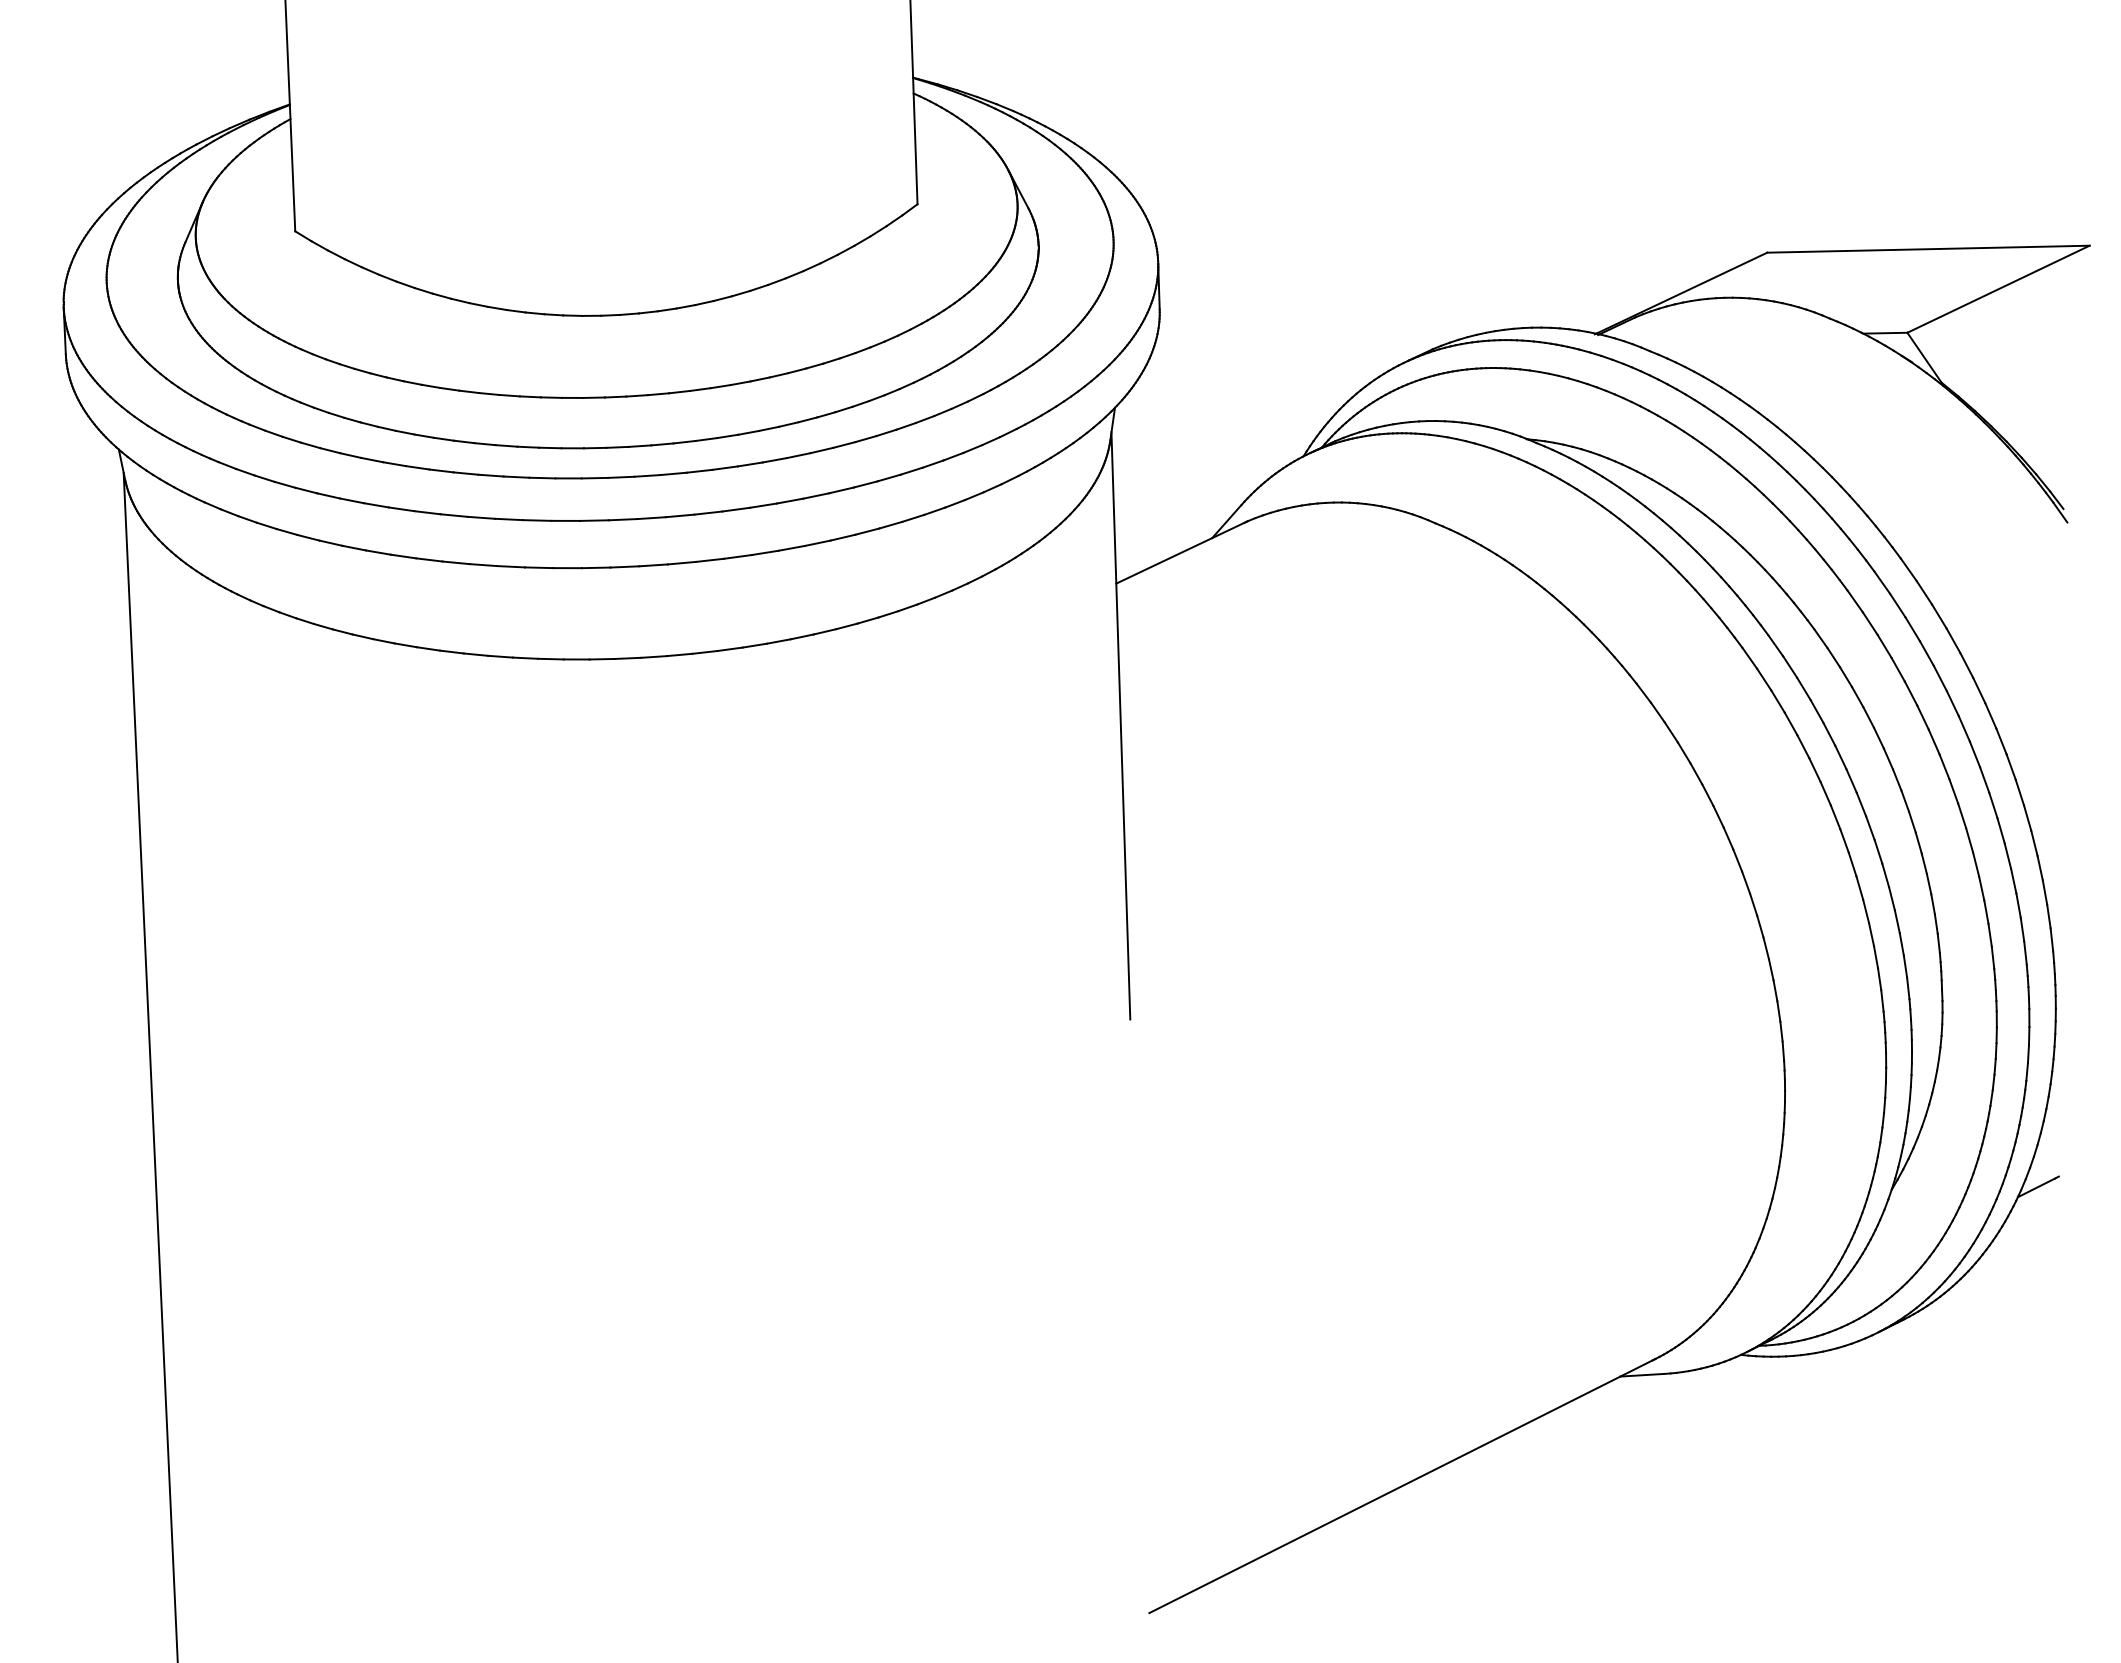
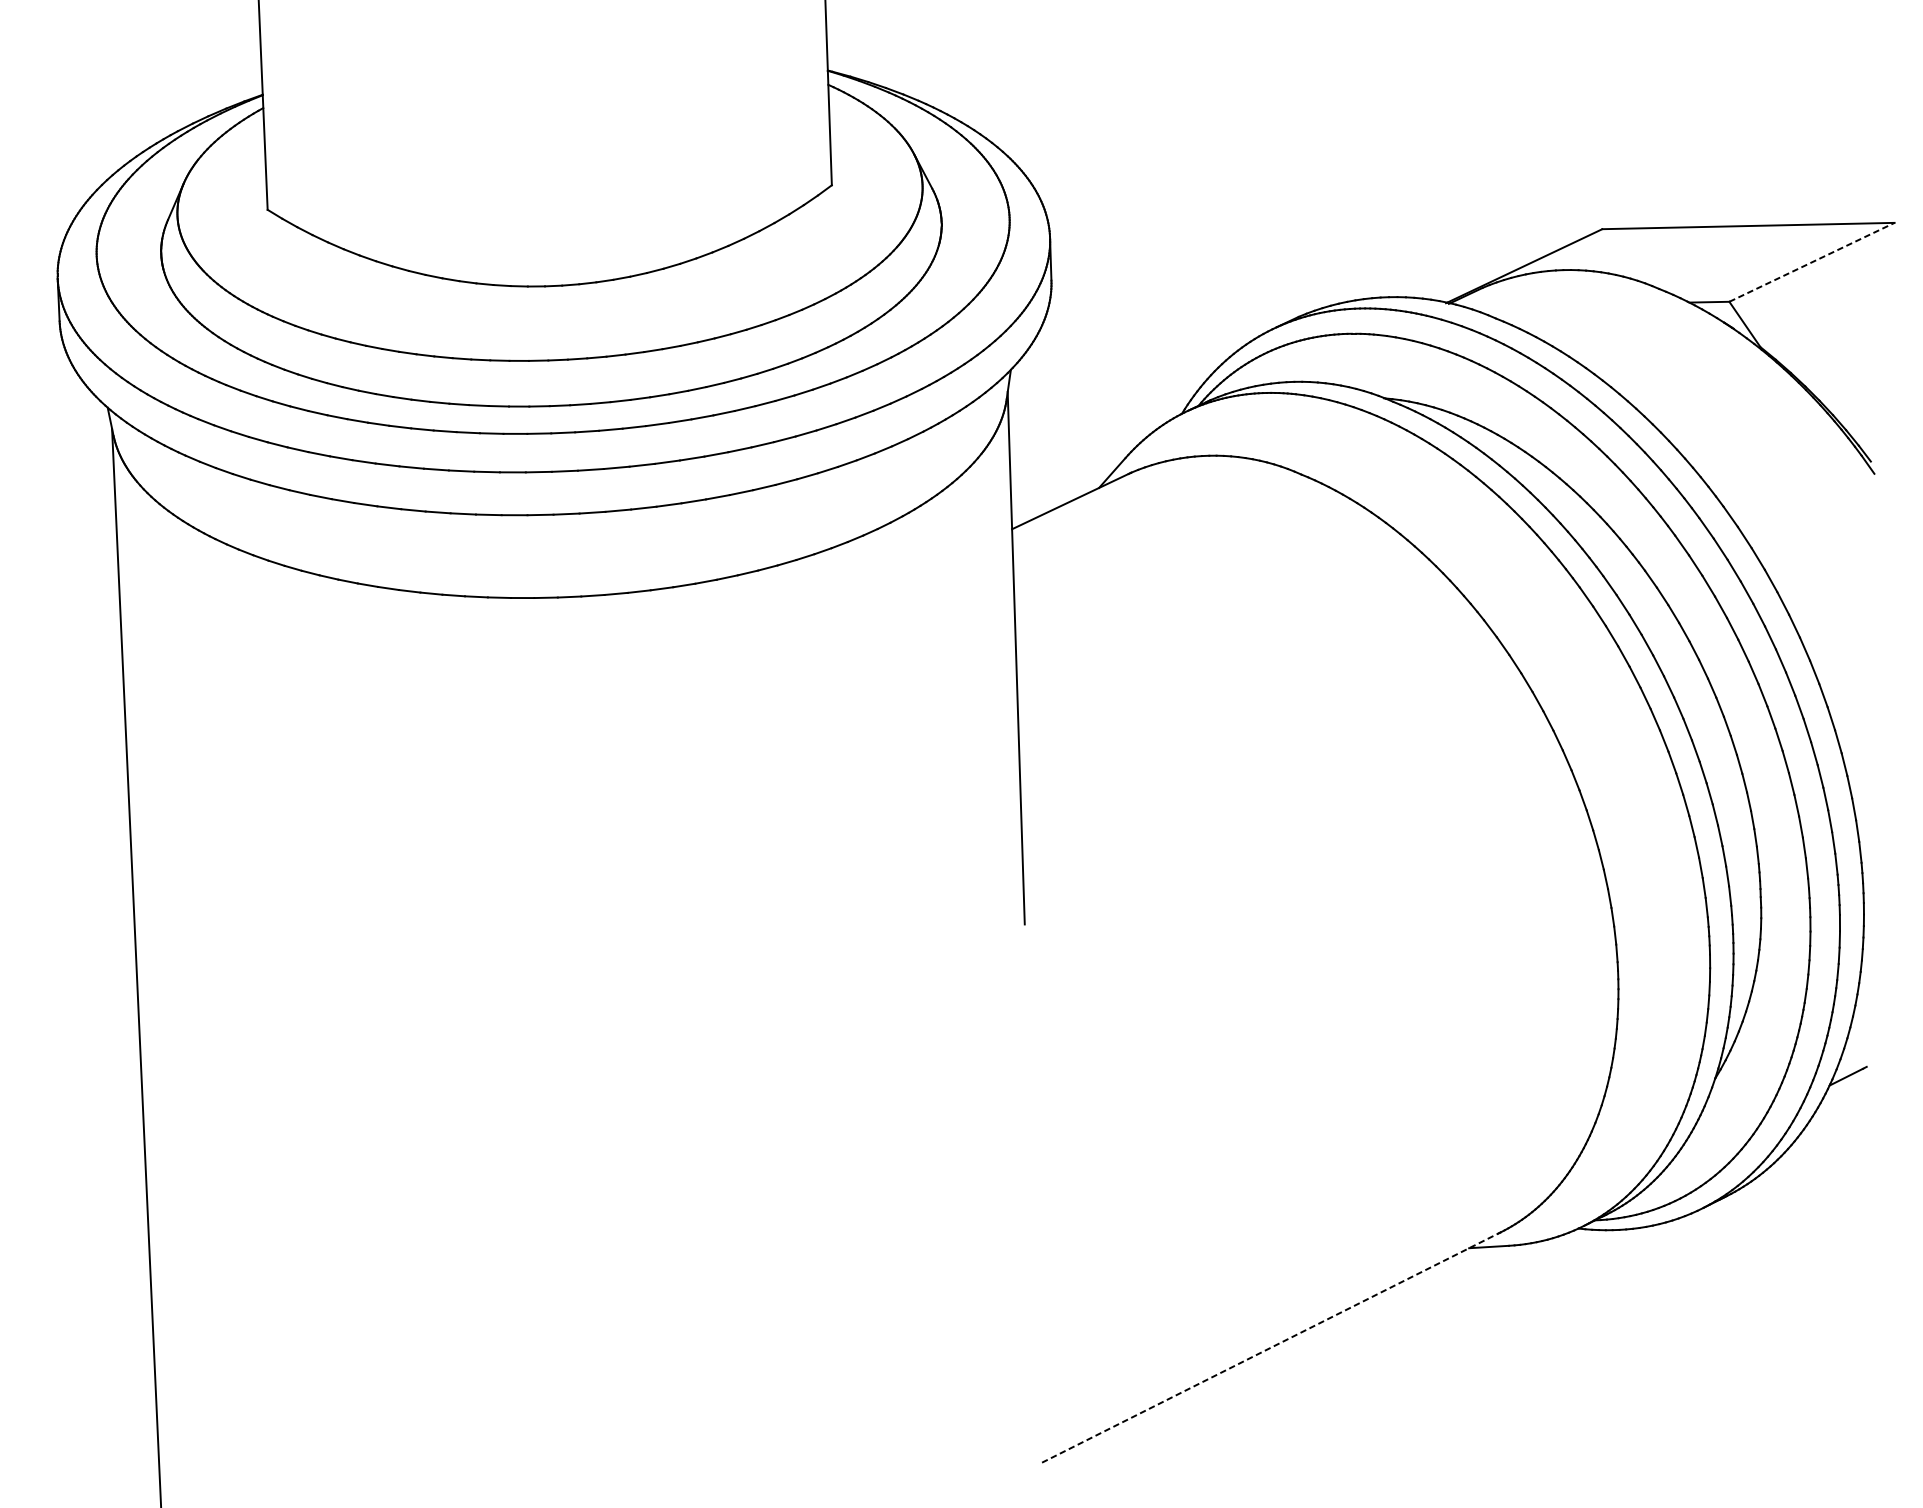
line: (1998, 289) -> (1811, 262), solid -> dashed
line: (1402, 1485) -> (1271, 1346), solid -> dashed

